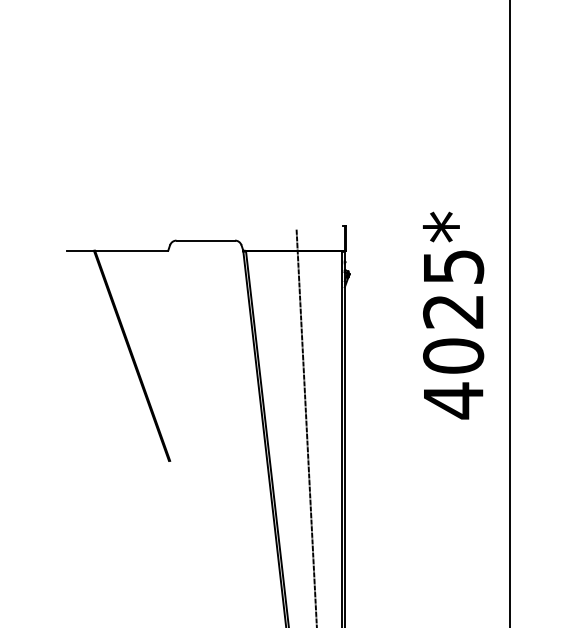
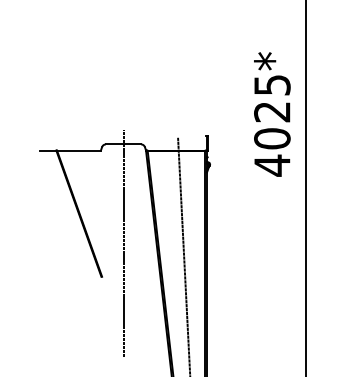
text: (453, 315) -> (272, 114), moved
line: (205, 405) -> (123, 243), added

